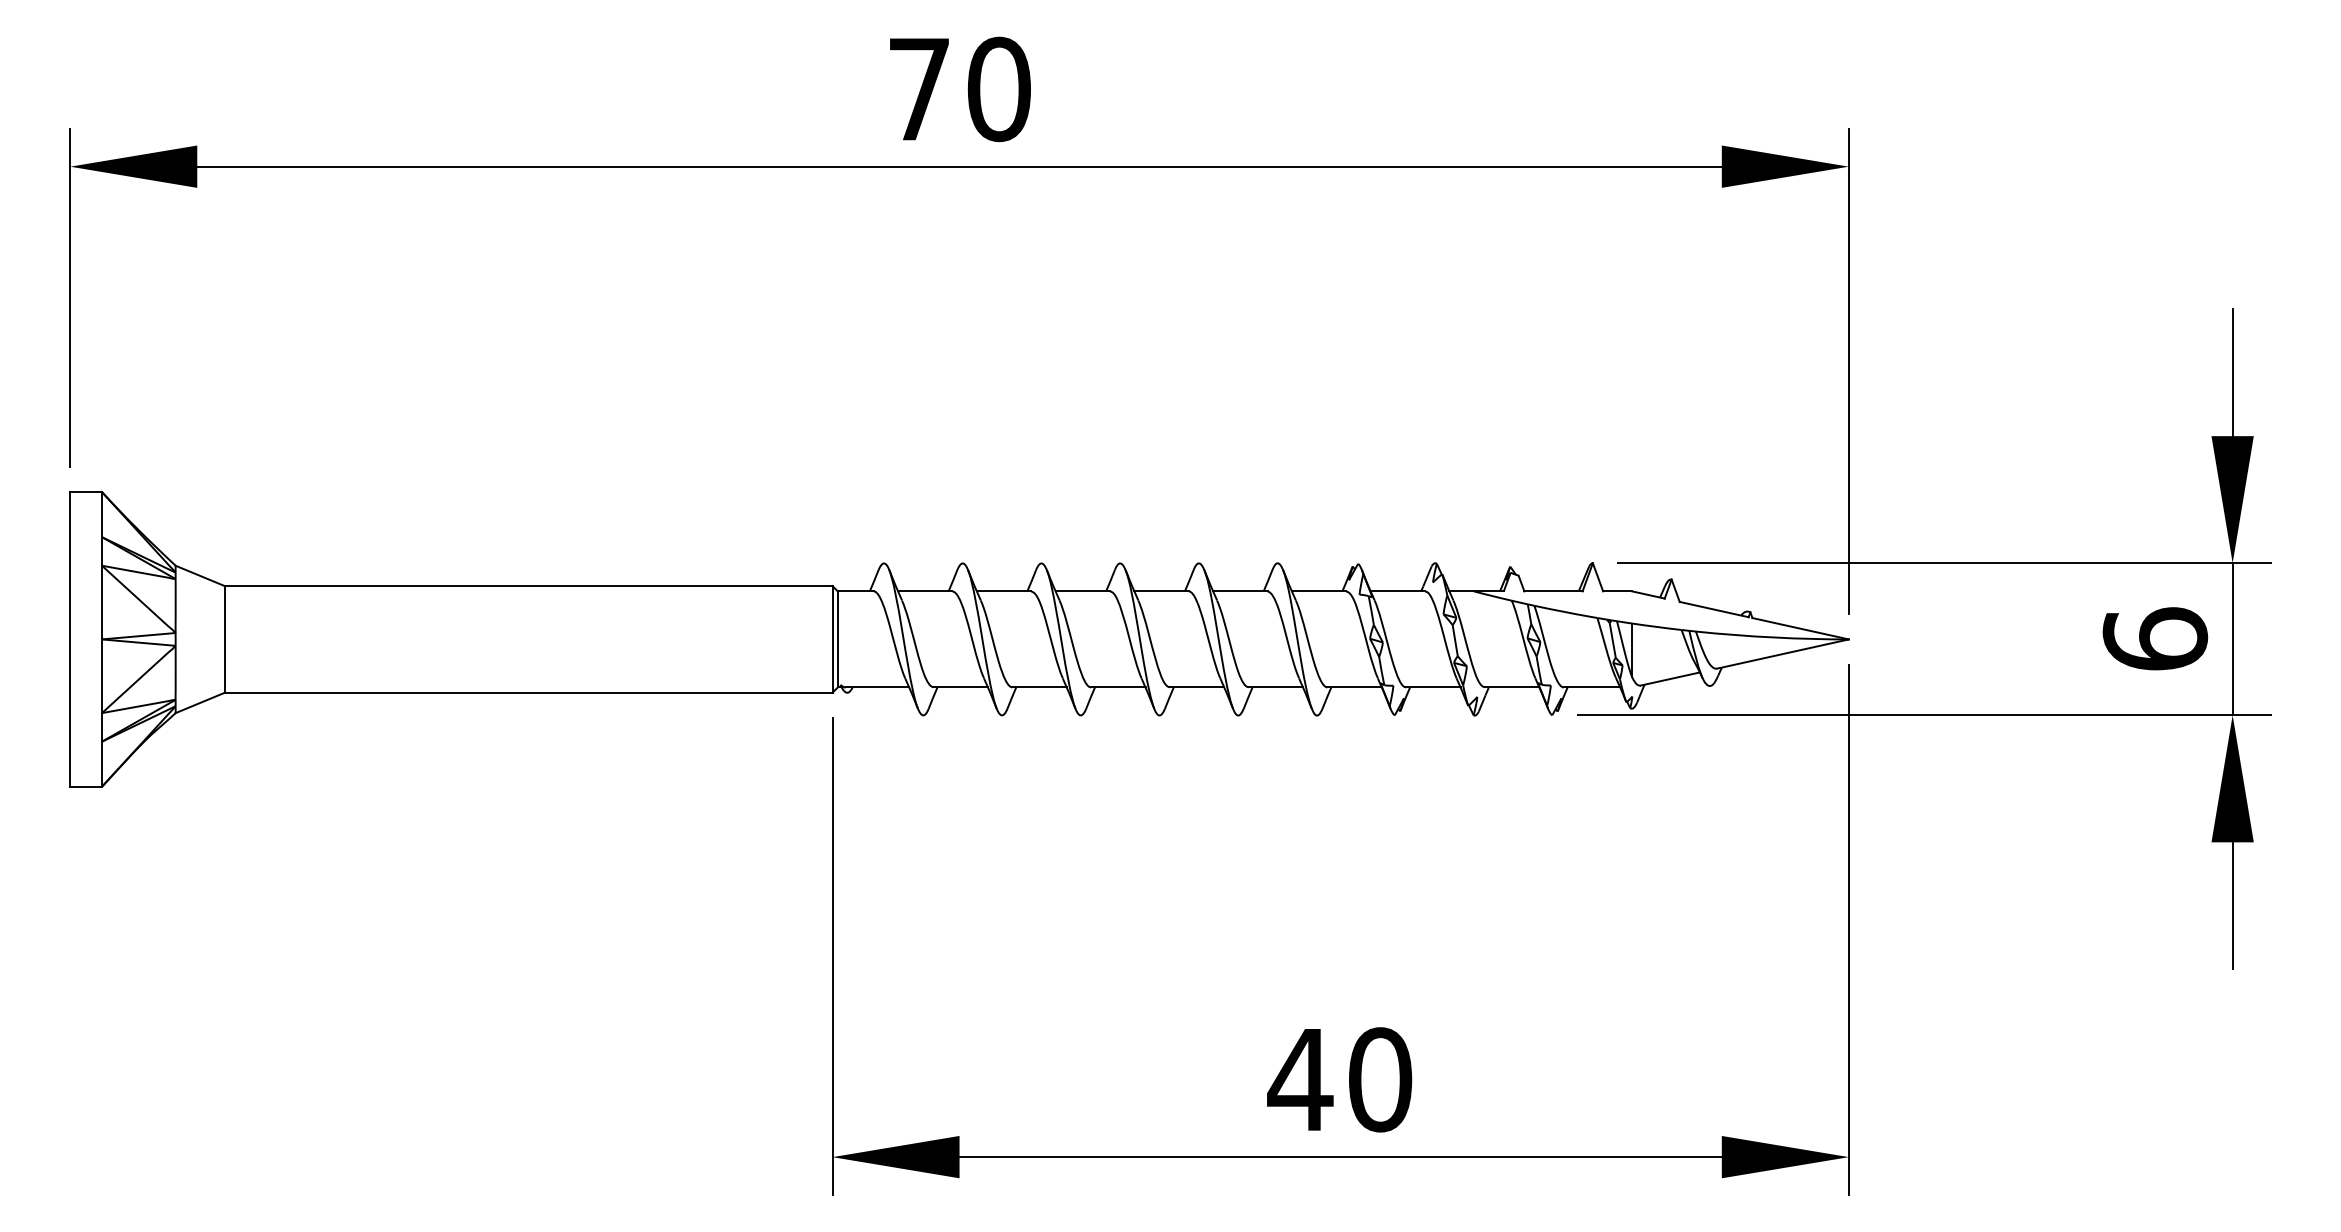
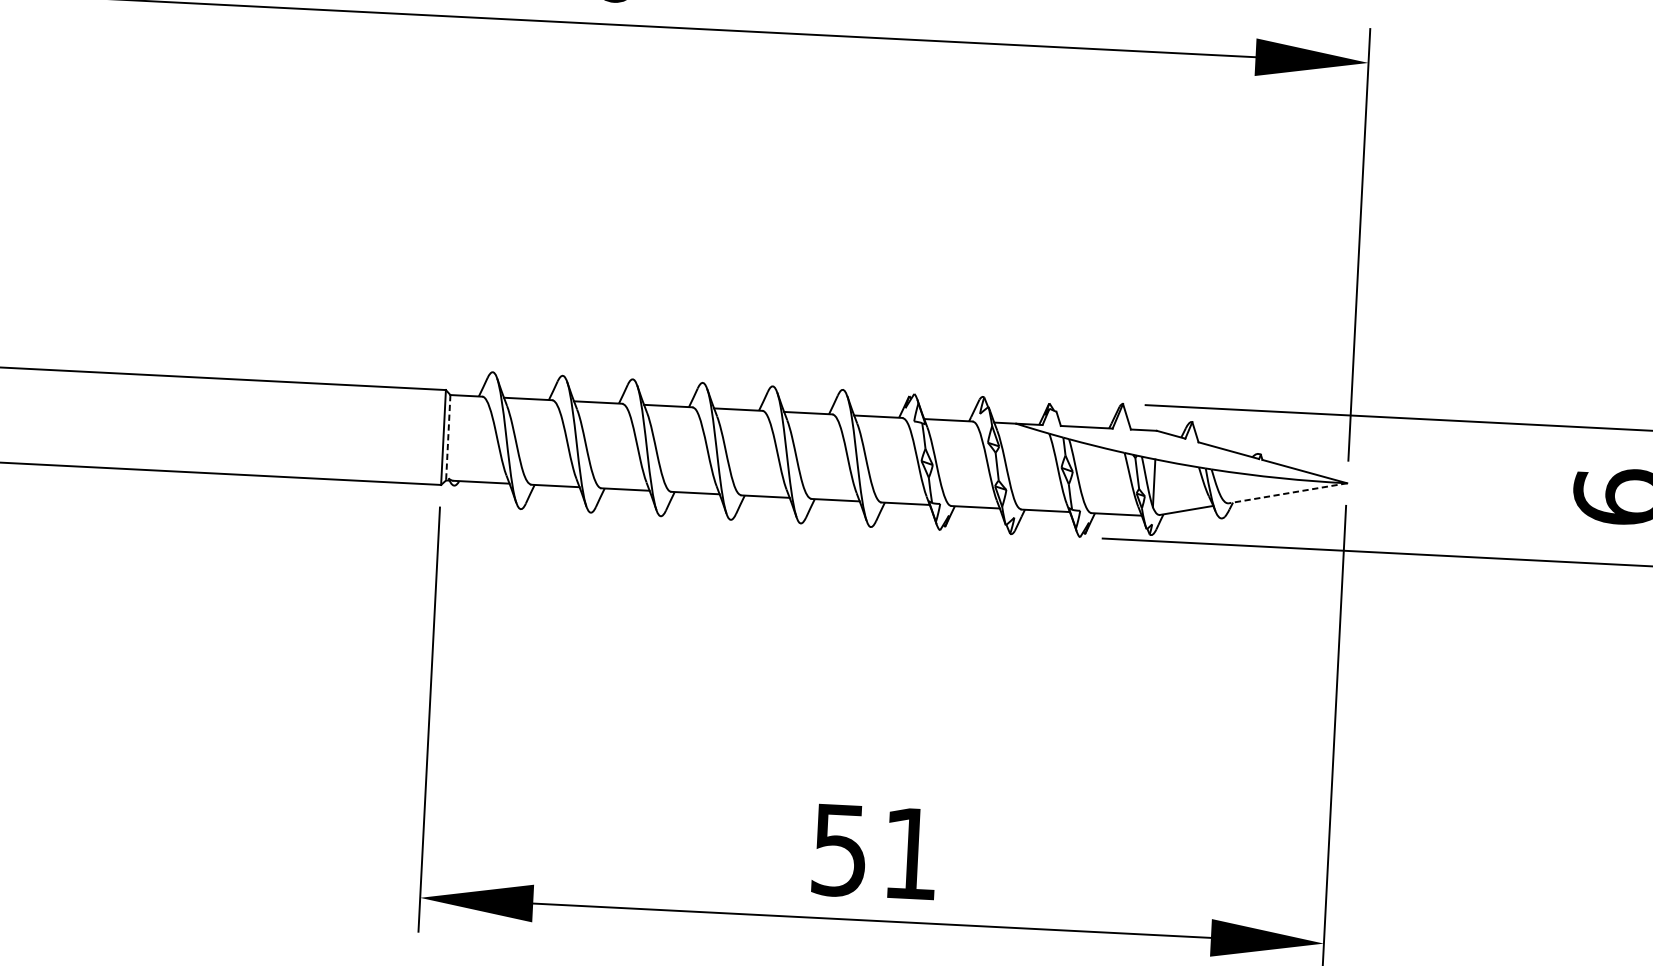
line: (837, 639) -> (447, 437), solid -> dashed
line: (1782, 654) -> (1287, 493), solid -> dashed
text: (1339, 1079) -> (874, 851), 40 -> 51

